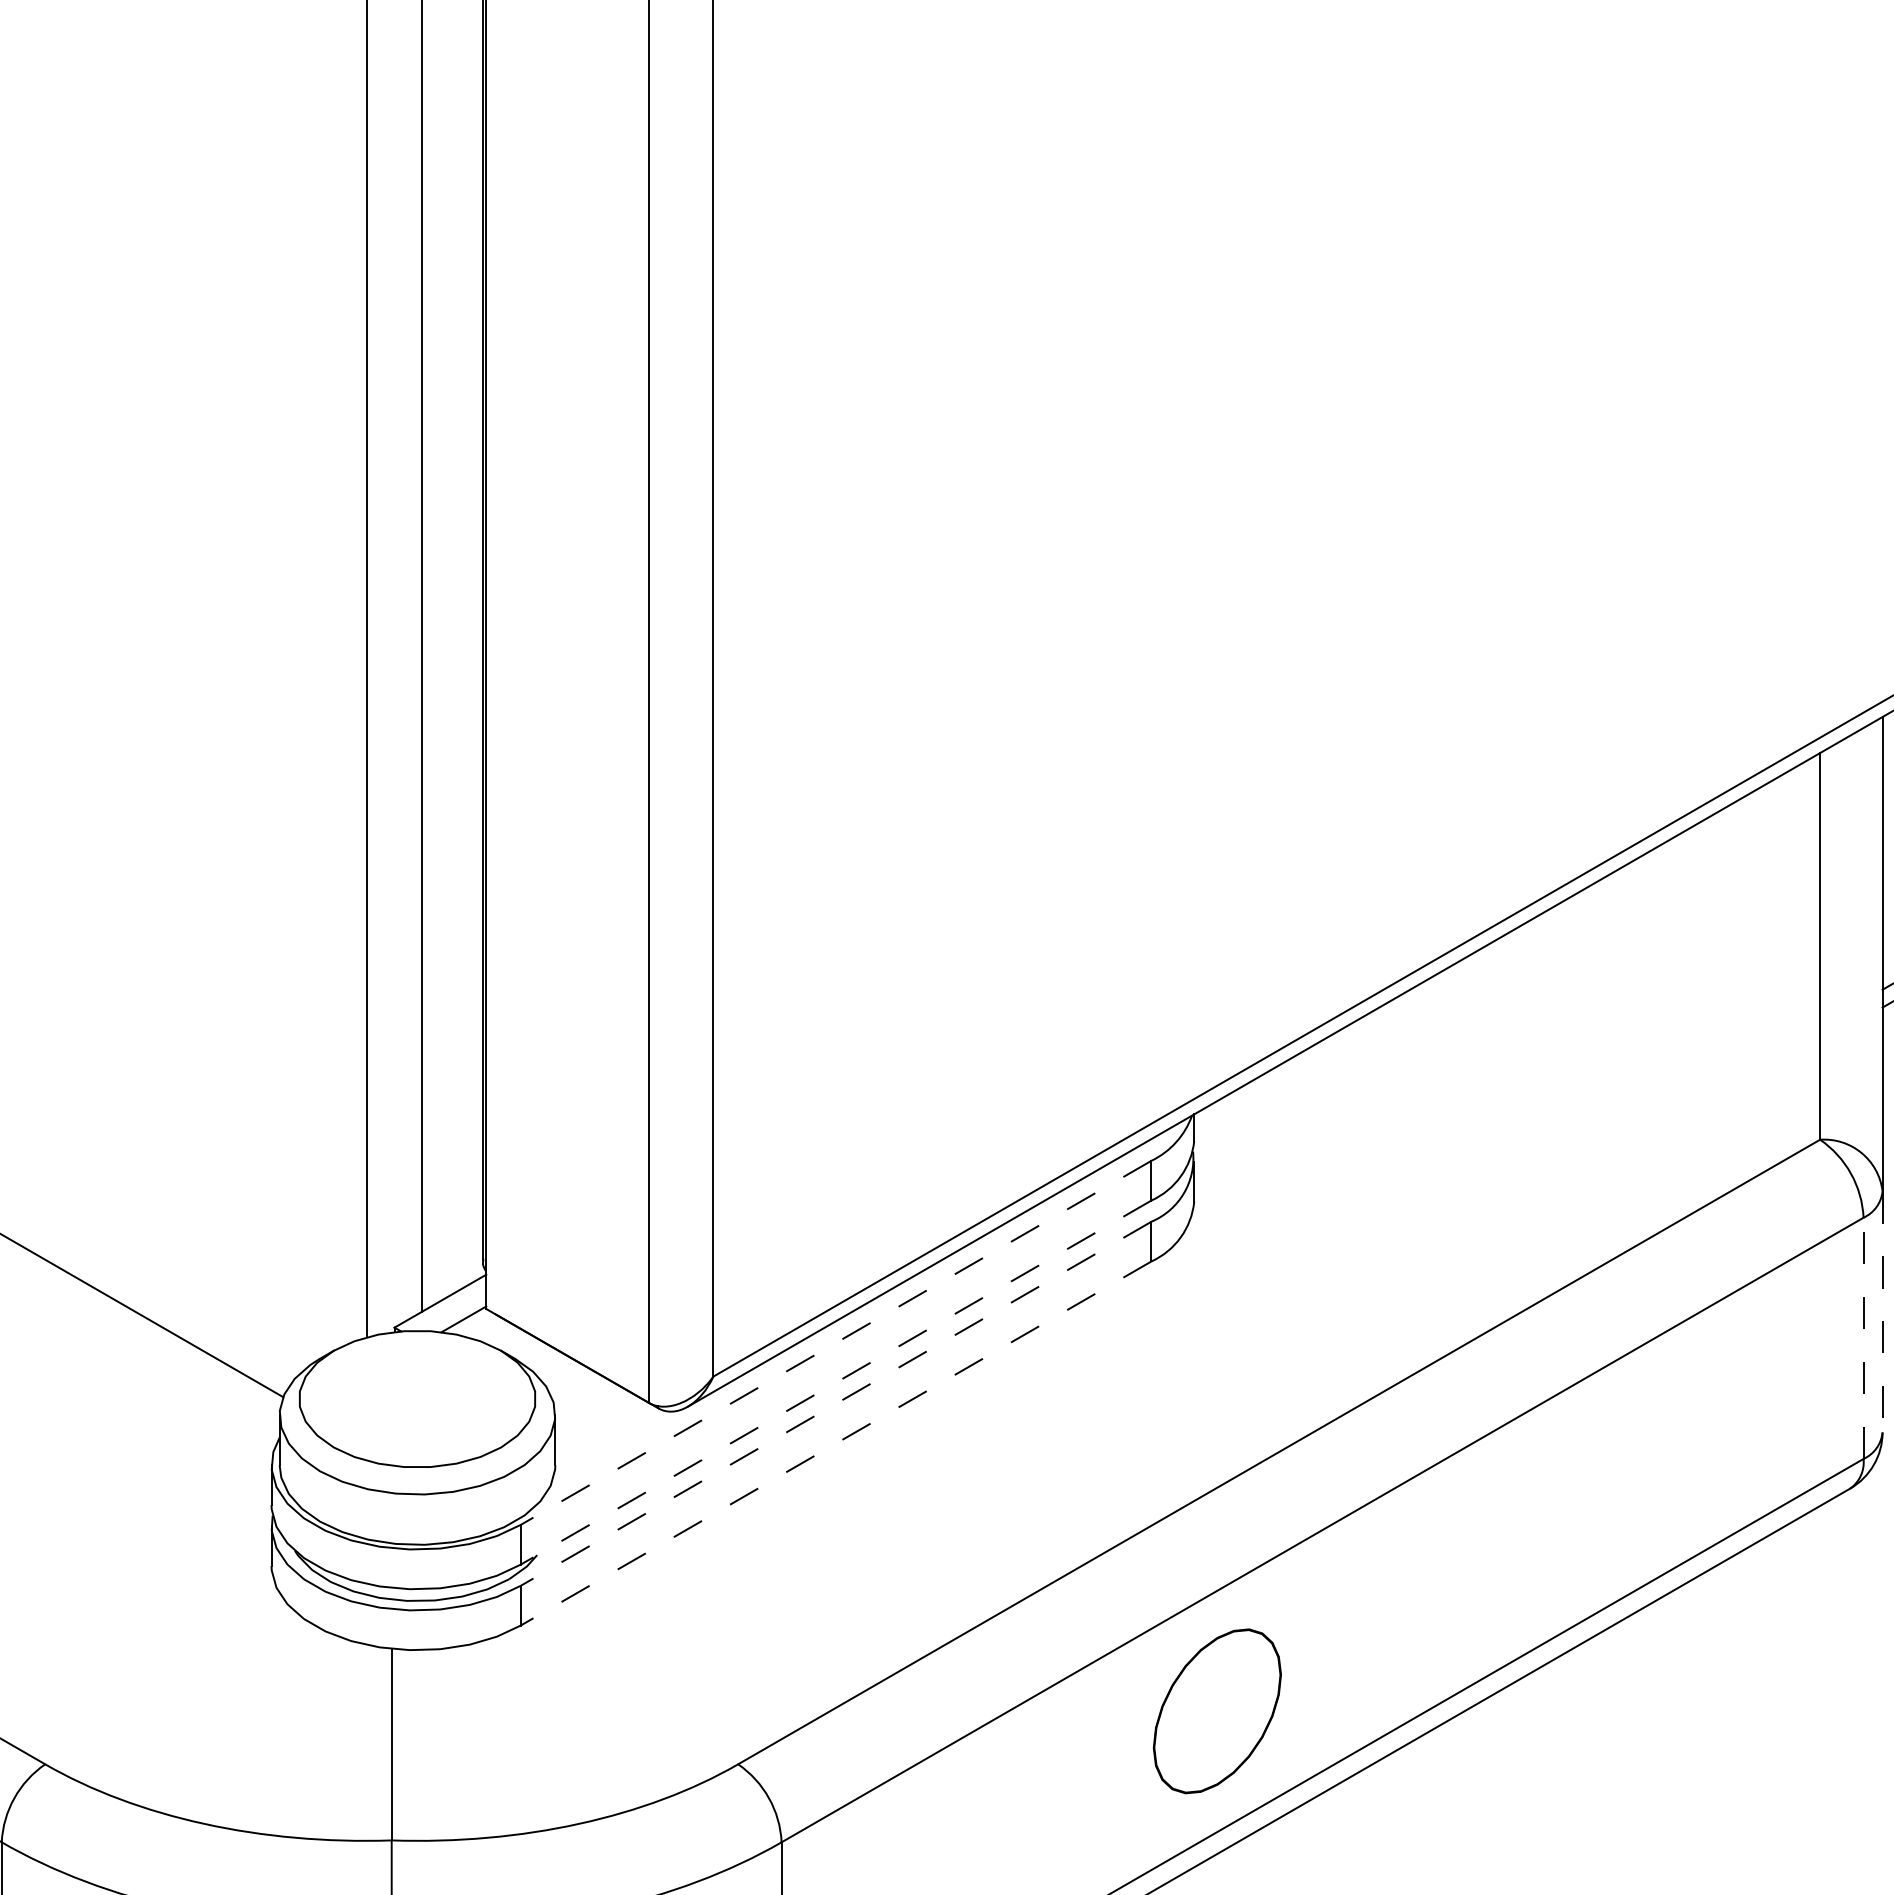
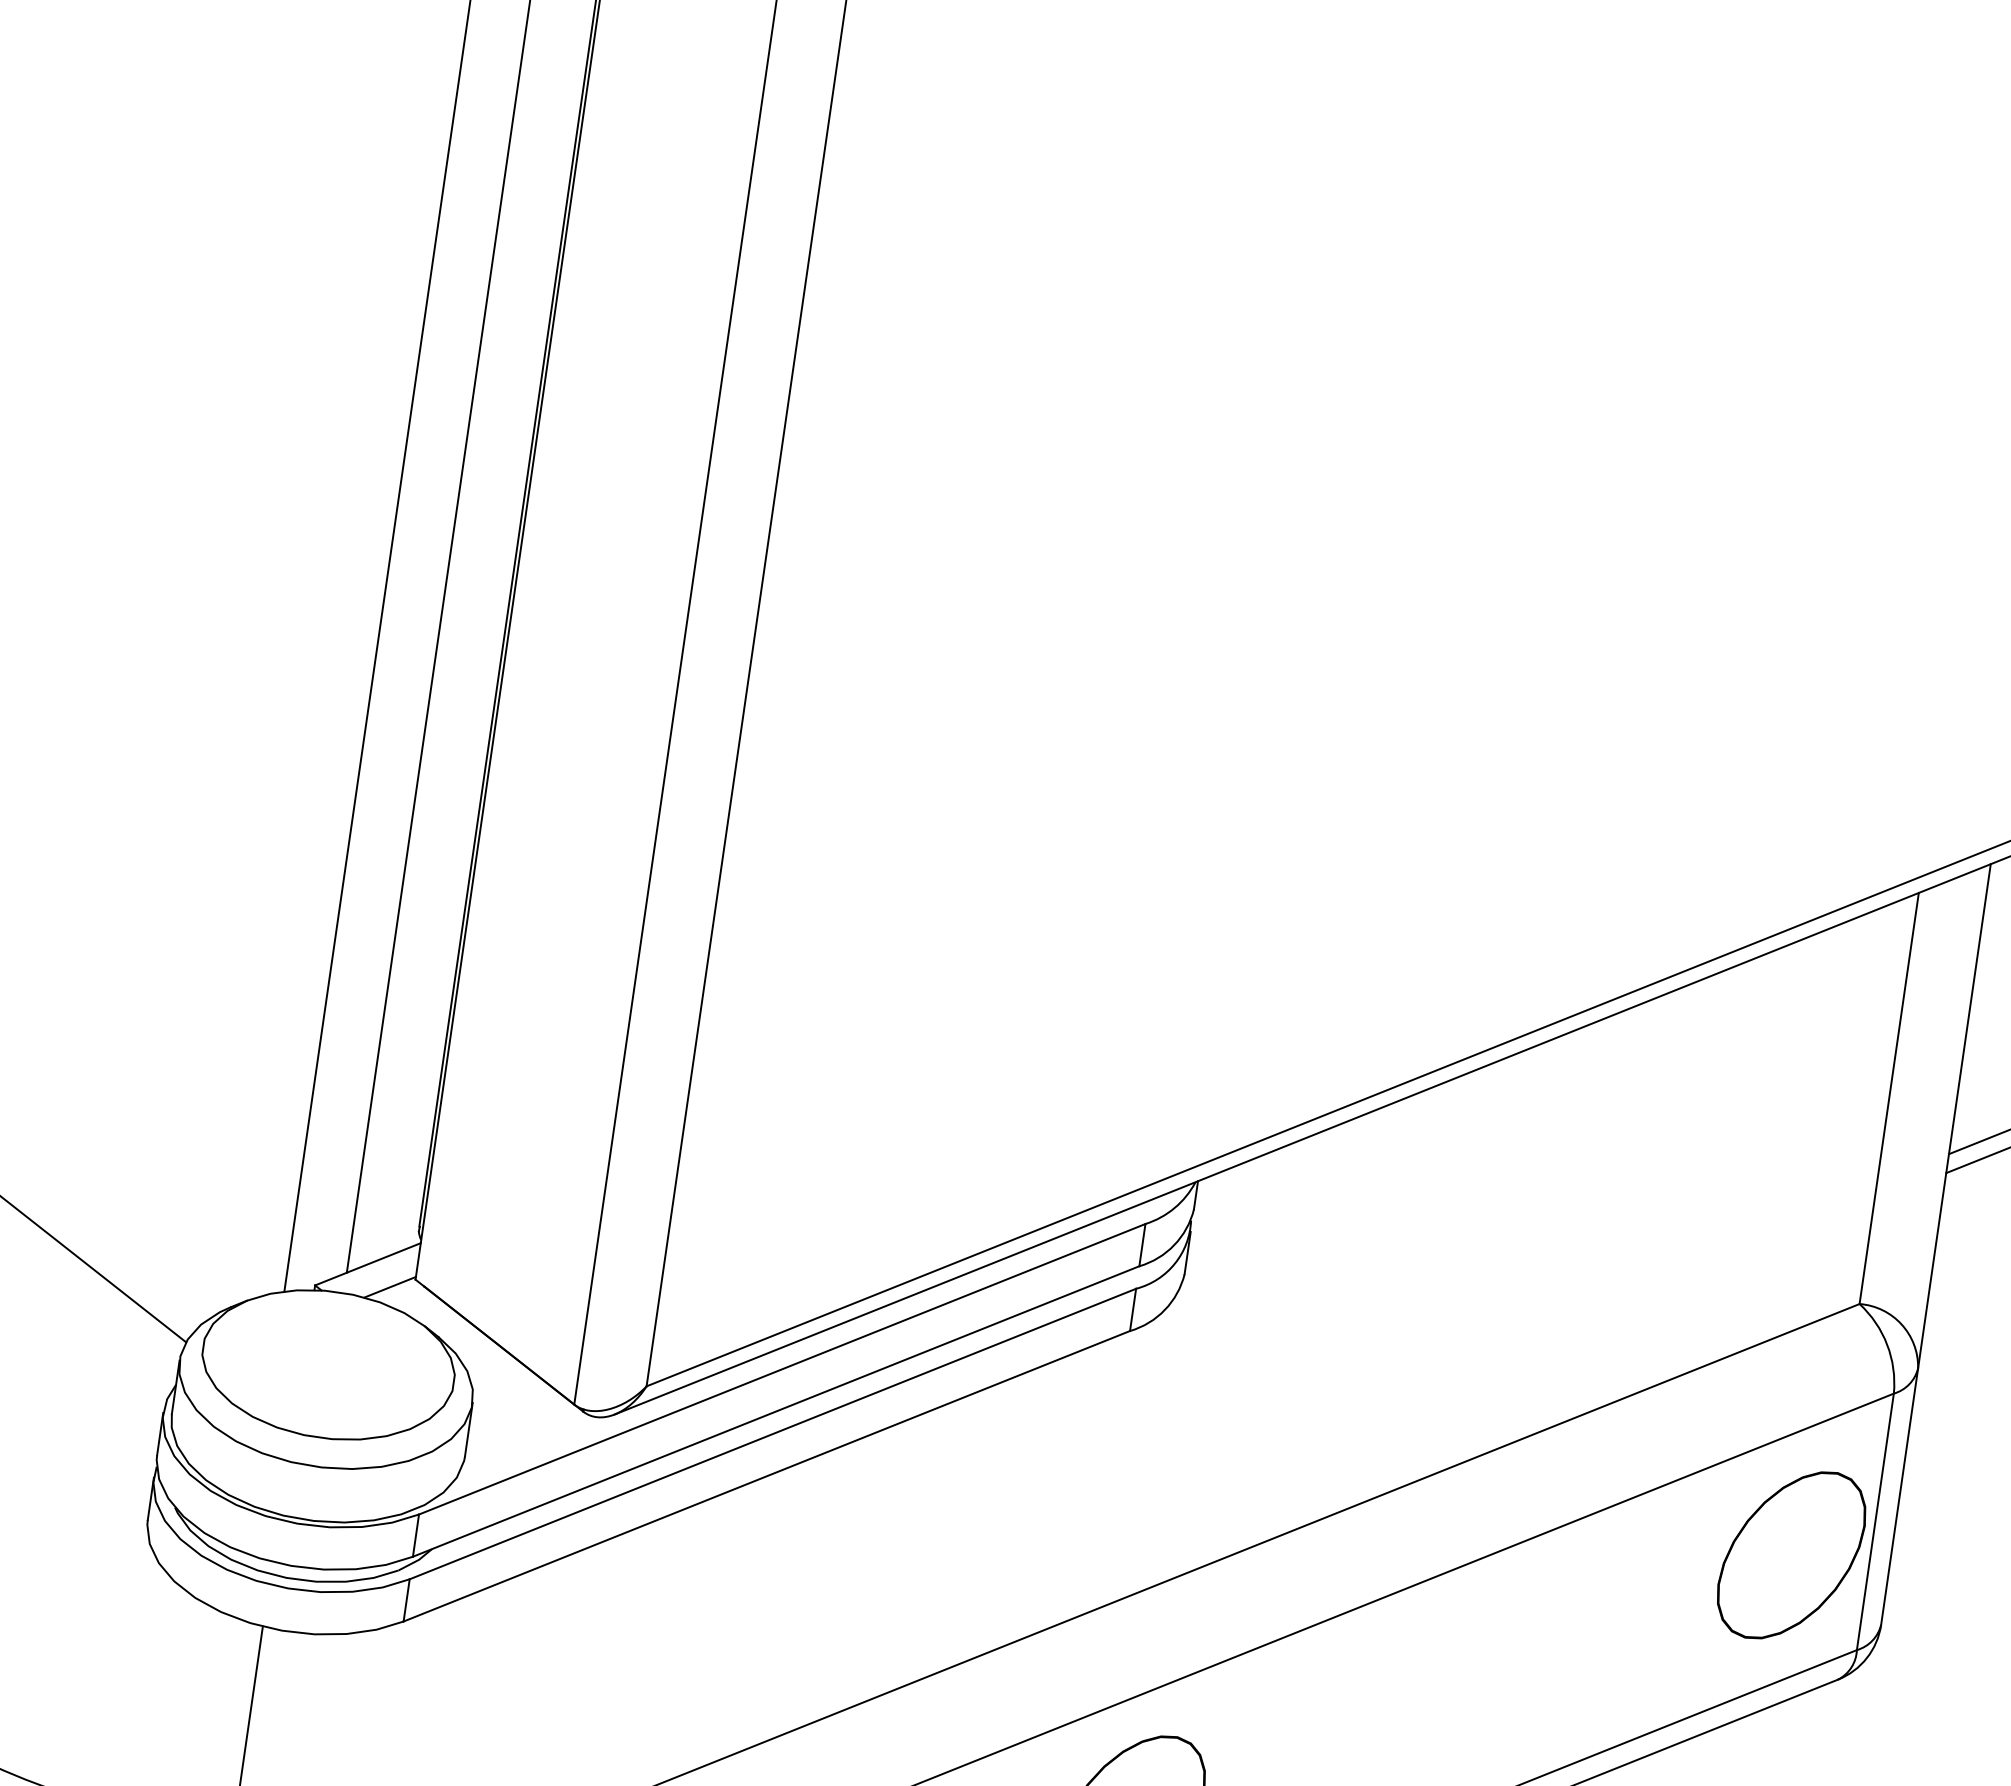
line: (1882, 1311) -> (1899, 1496), dashed -> solid
line: (1863, 1338) -> (1875, 1522), dashed -> solid
line: (835, 1343) -> (781, 1369), dashed -> solid
part: (1790, 1380) -> (1791, 1555), added
line: (835, 1382) -> (775, 1411), dashed -> solid
line: (835, 1404) -> (772, 1434), dashed -> solid
line: (835, 1443) -> (766, 1476), dashed -> solid

